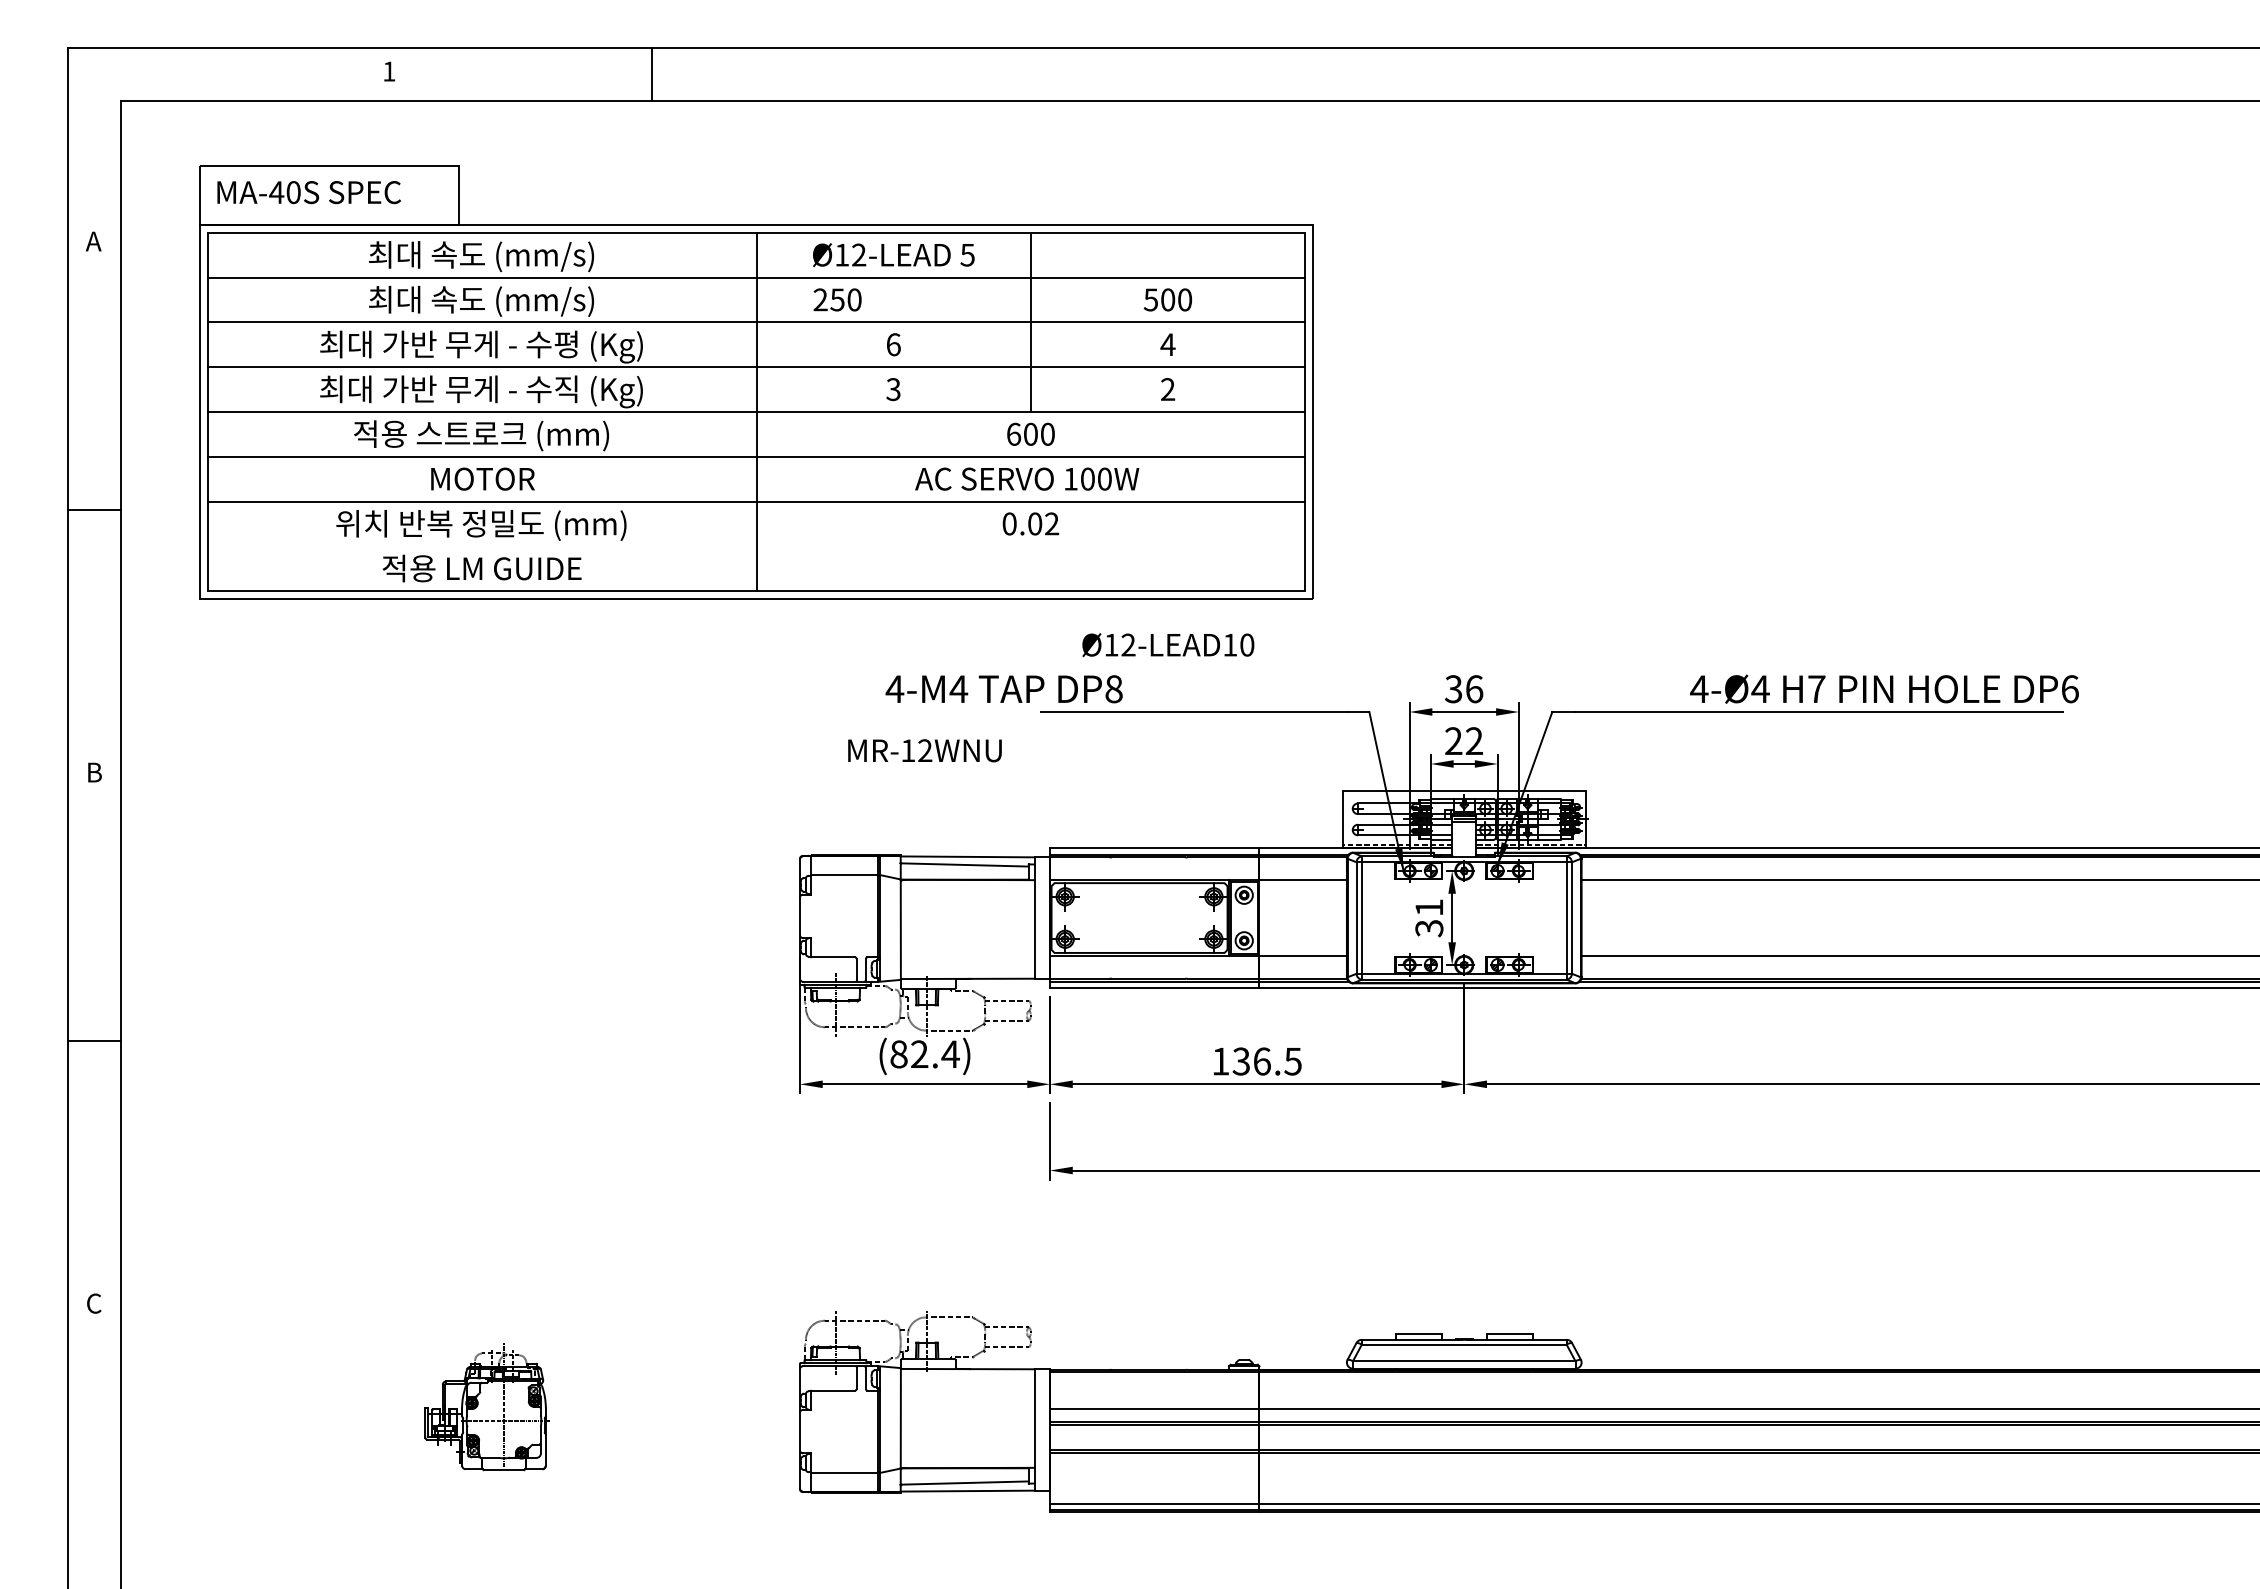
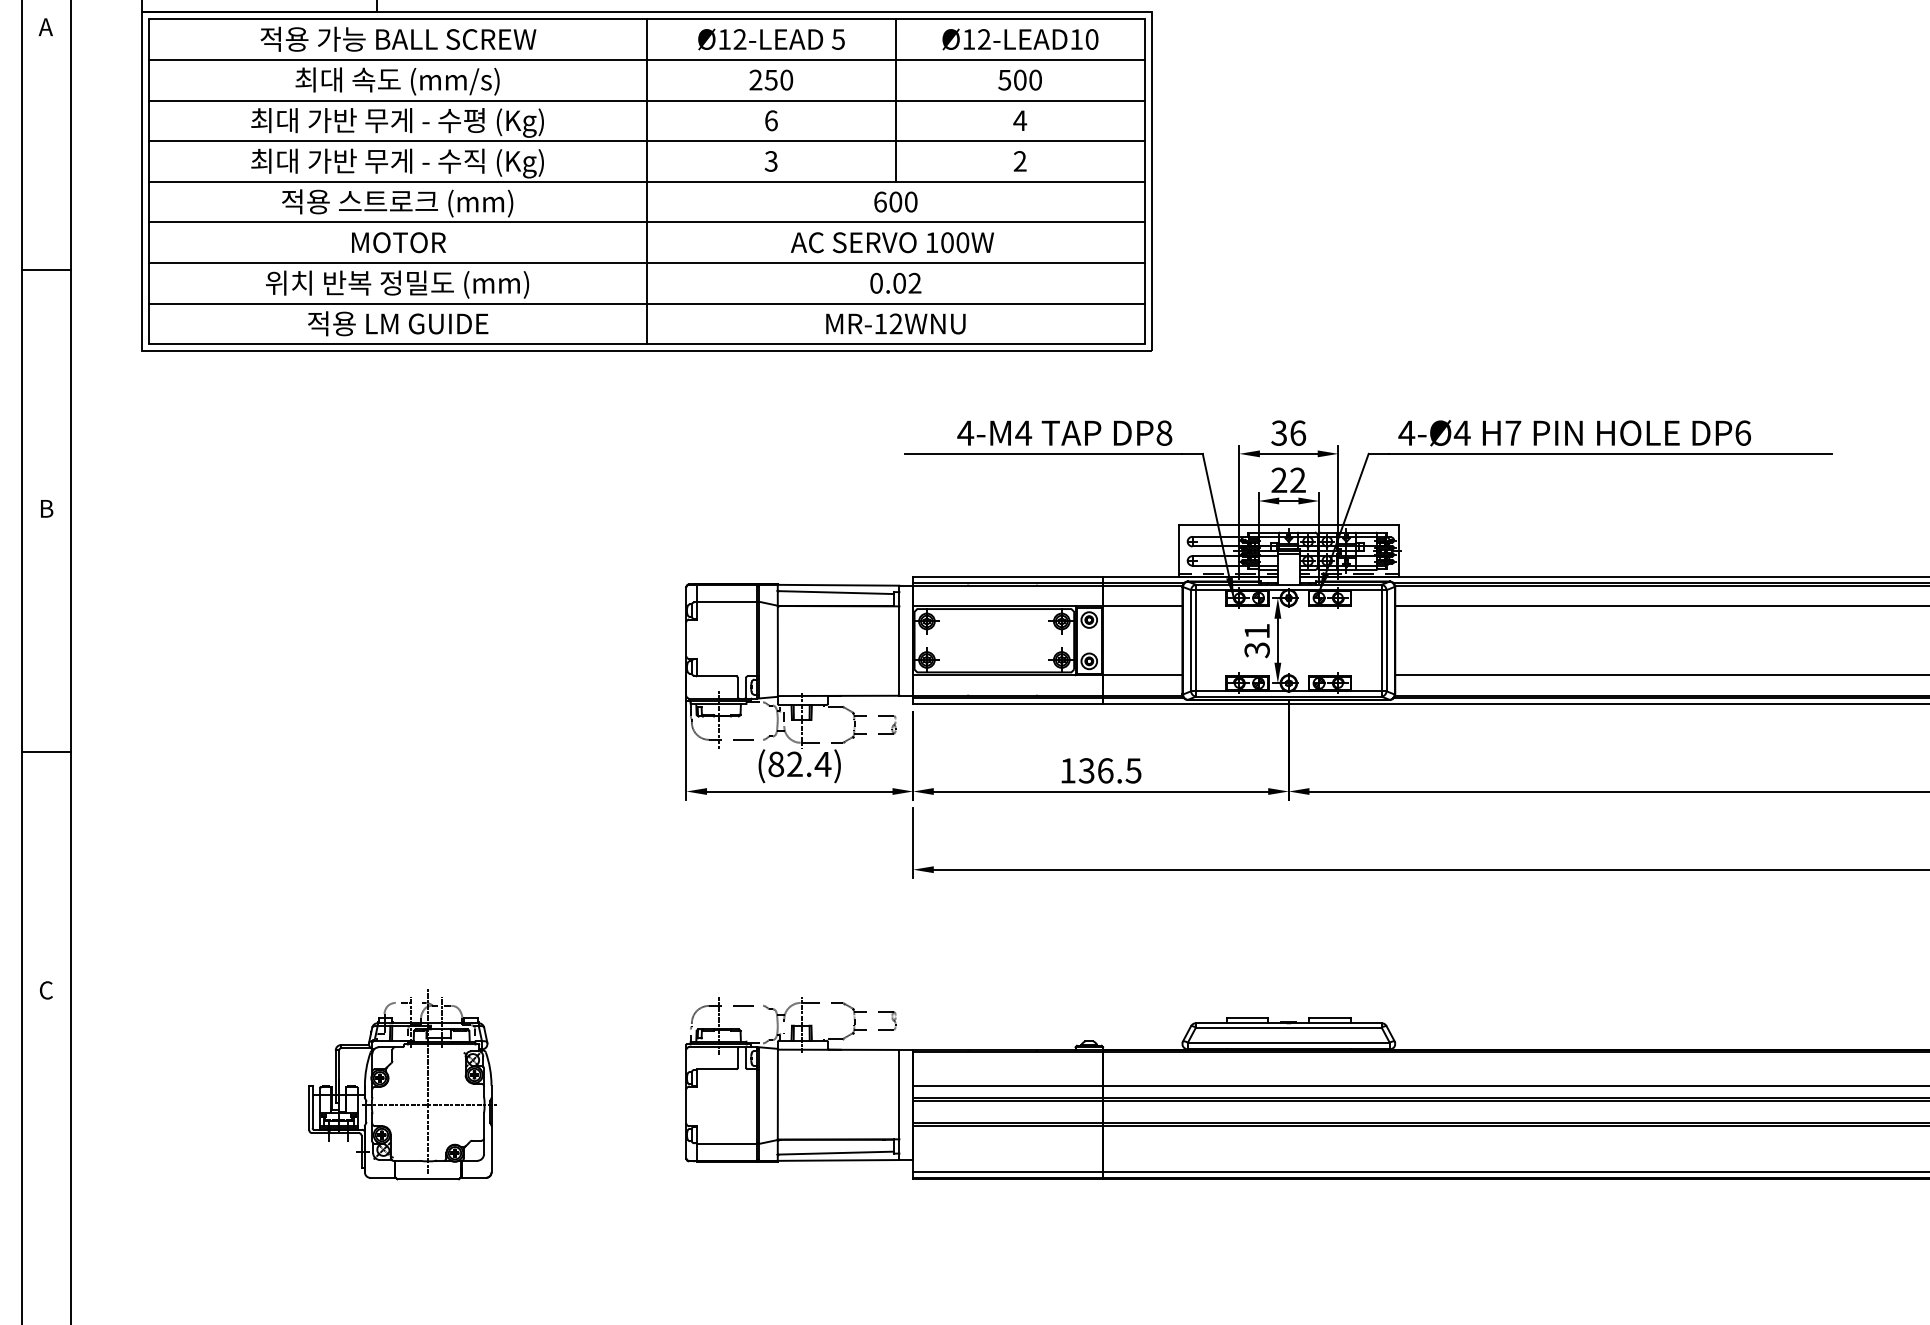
text: (482, 256) -> (398, 40), 최대 속도 (mm/s) -> 적용 가능 BALL SCREW
text: (837, 299) -> (771, 79), moved
line: (756, 546) -> (646, 303), added
text: (1168, 645) -> (1020, 39), moved
text: (1884, 688) -> (1574, 432), moved
text: (1003, 689) -> (1064, 433), moved
text: (924, 750) -> (895, 323), moved
part: (486, 1407) -> (402, 1084), size x1.67

